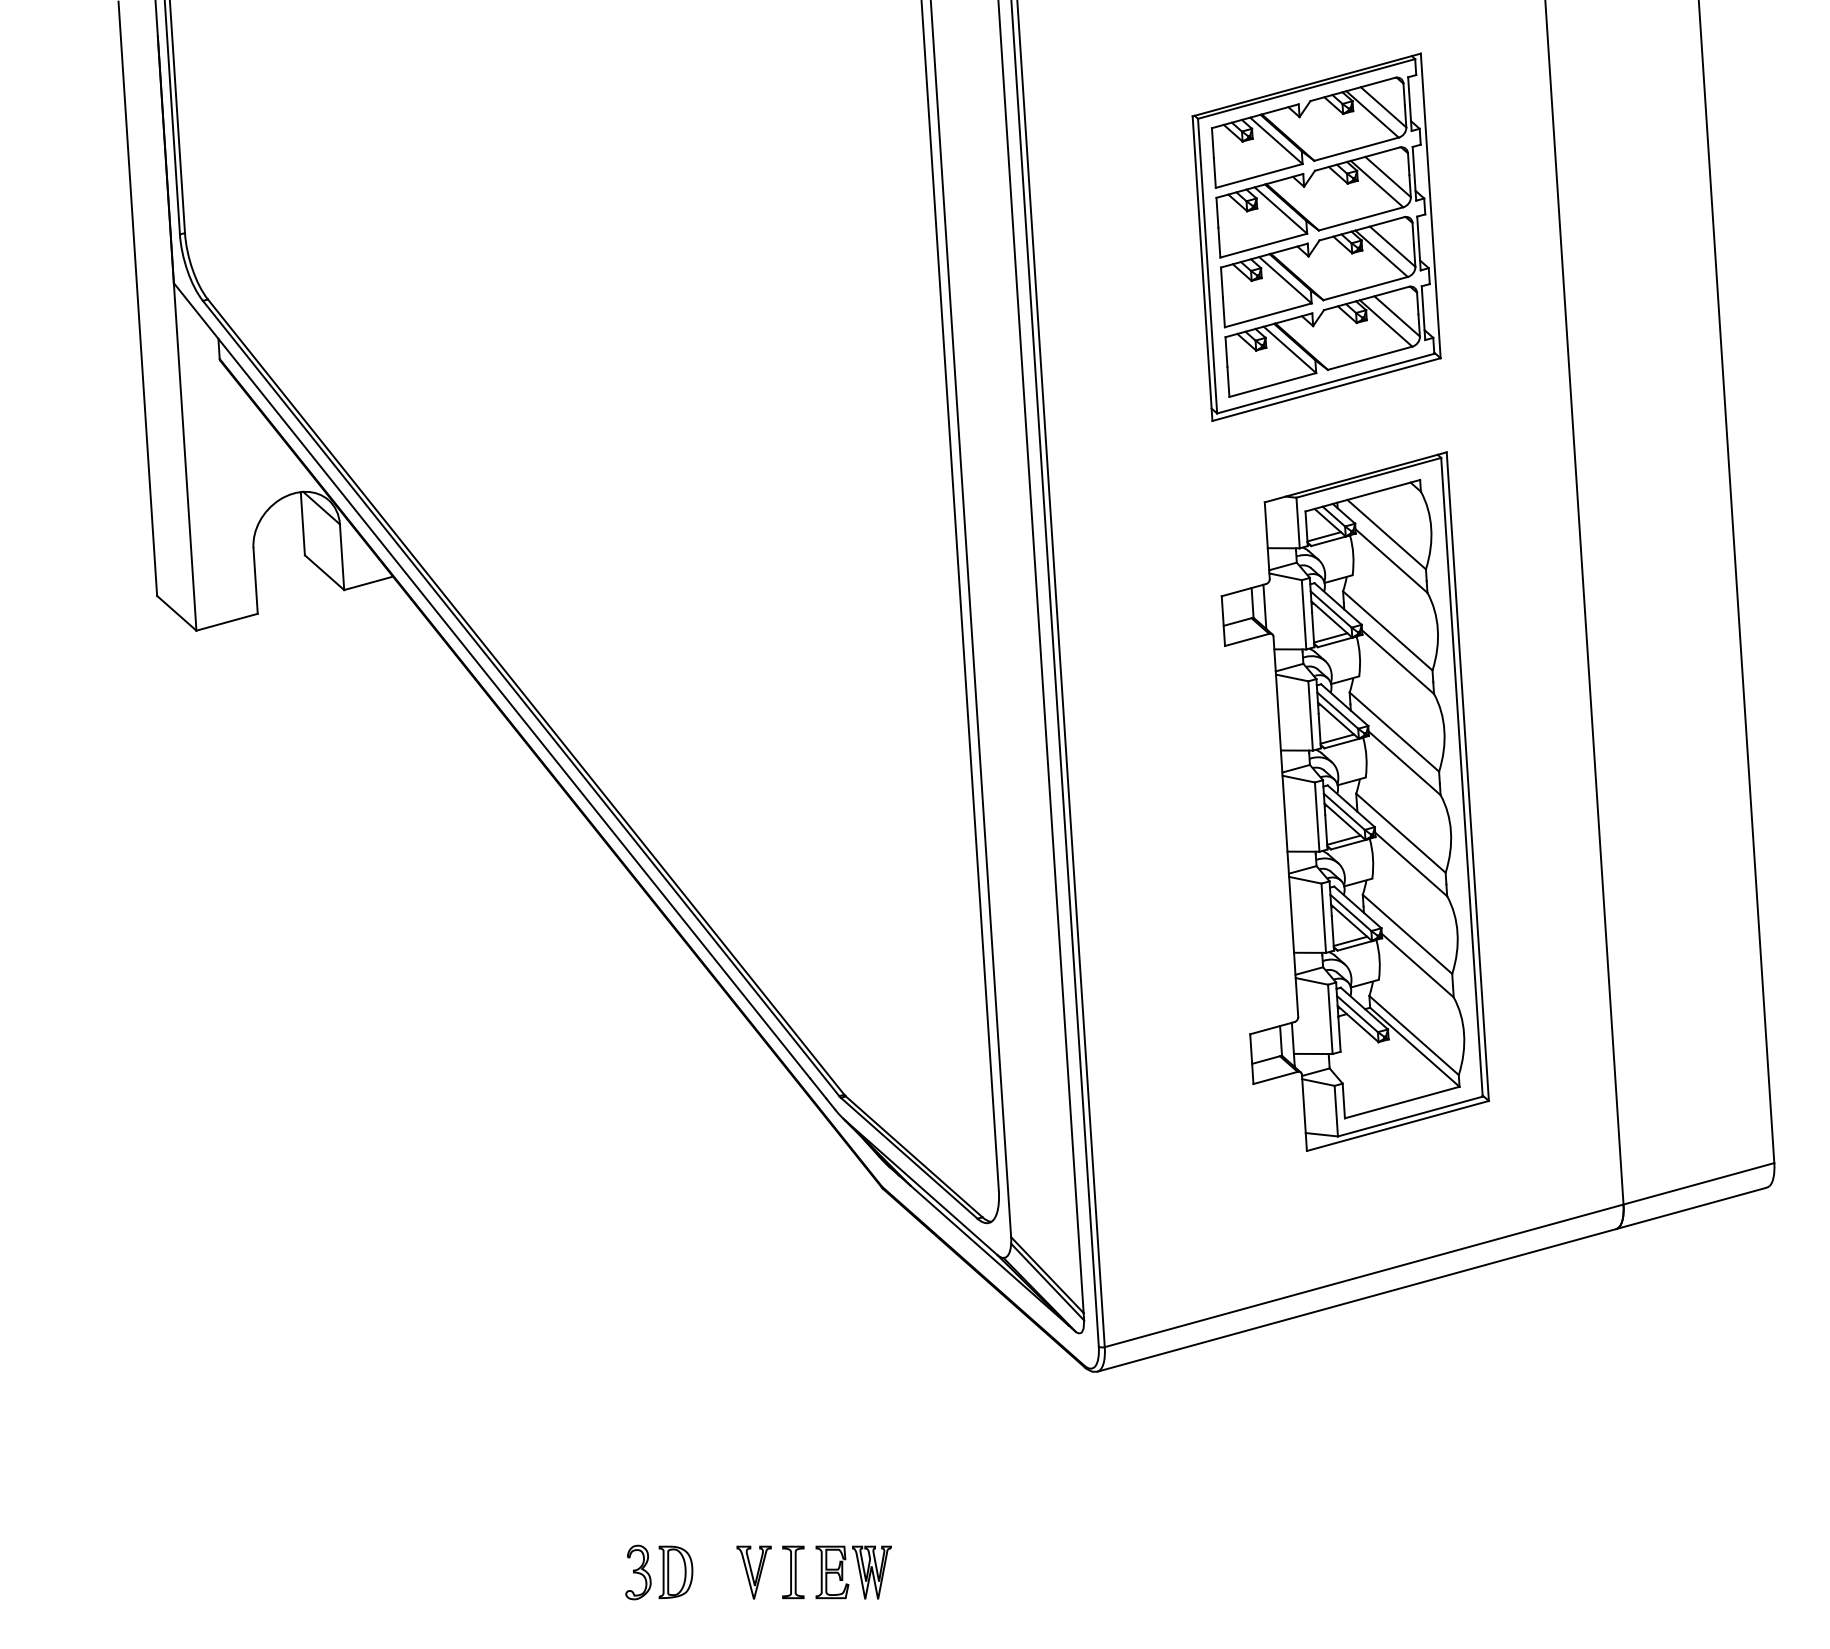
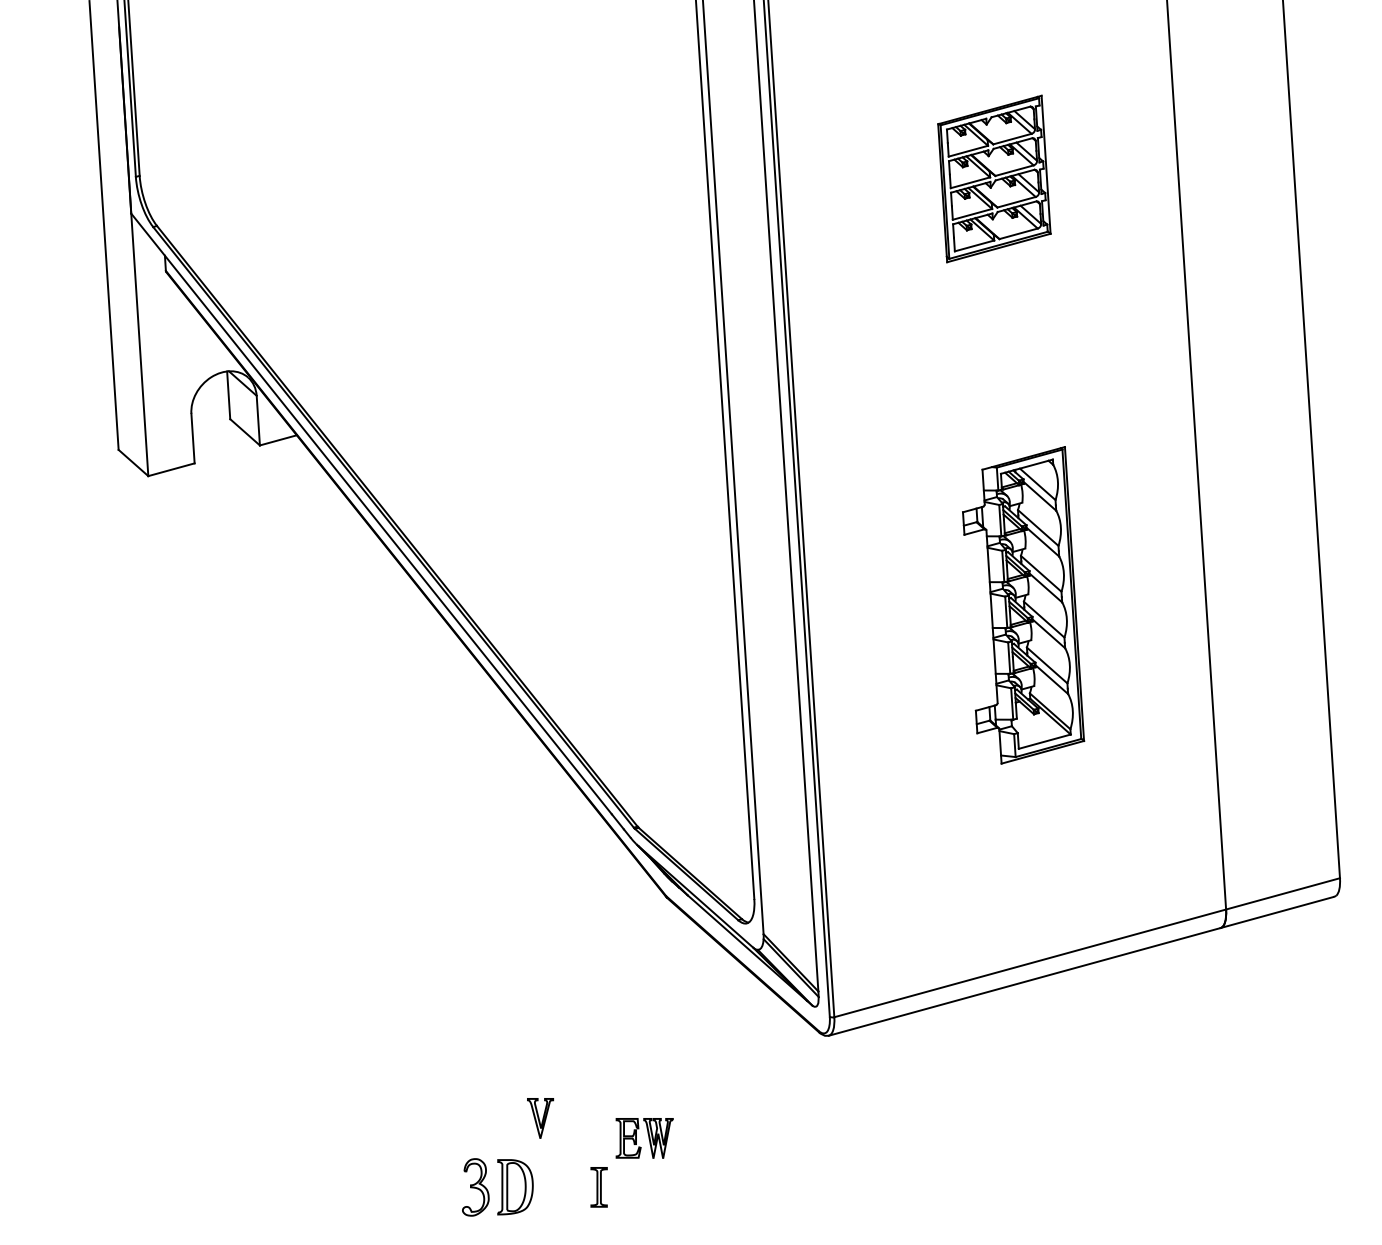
part: (1316, 236) -> (994, 178), size x0.6
part: (1355, 801) -> (1023, 605), size x0.6
part: (658, 1572) -> (497, 1187), size x1.4
part: (754, 1572) -> (540, 1118), moved
part: (853, 1572) -> (644, 1138), moved

